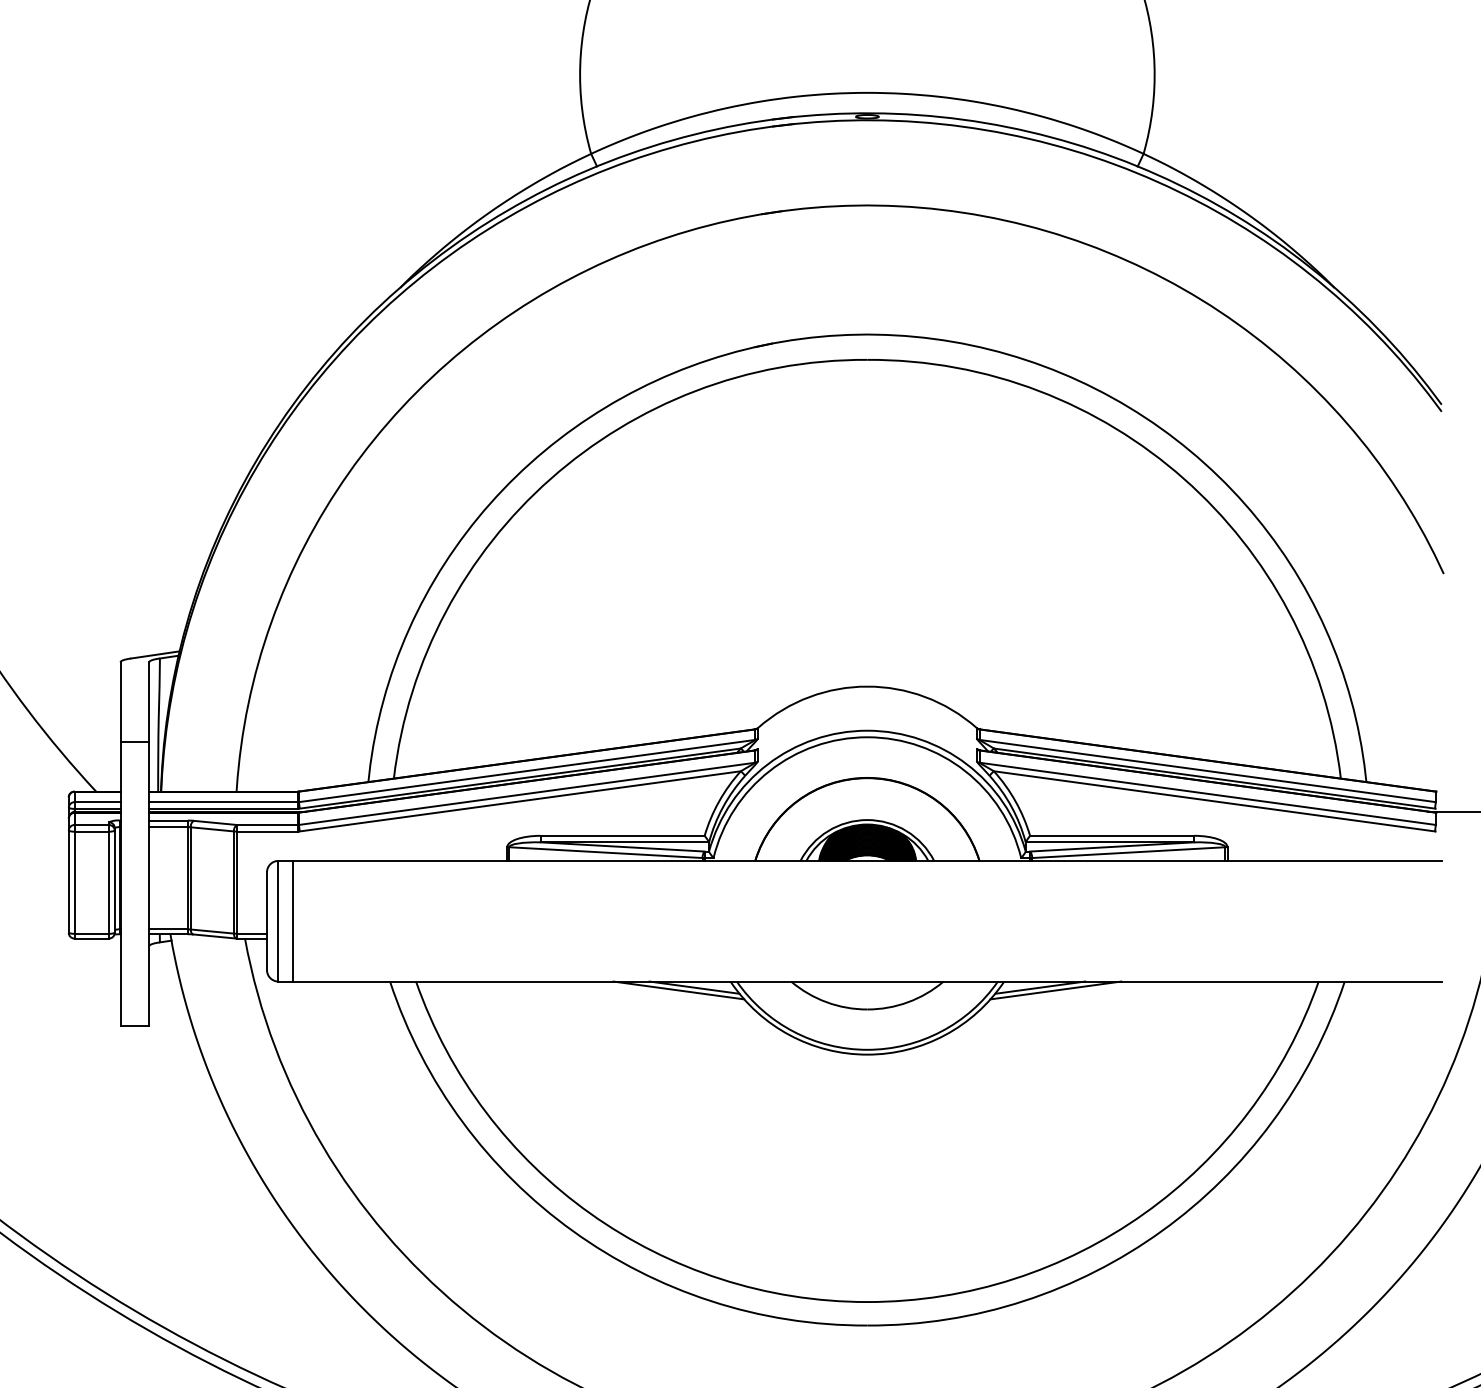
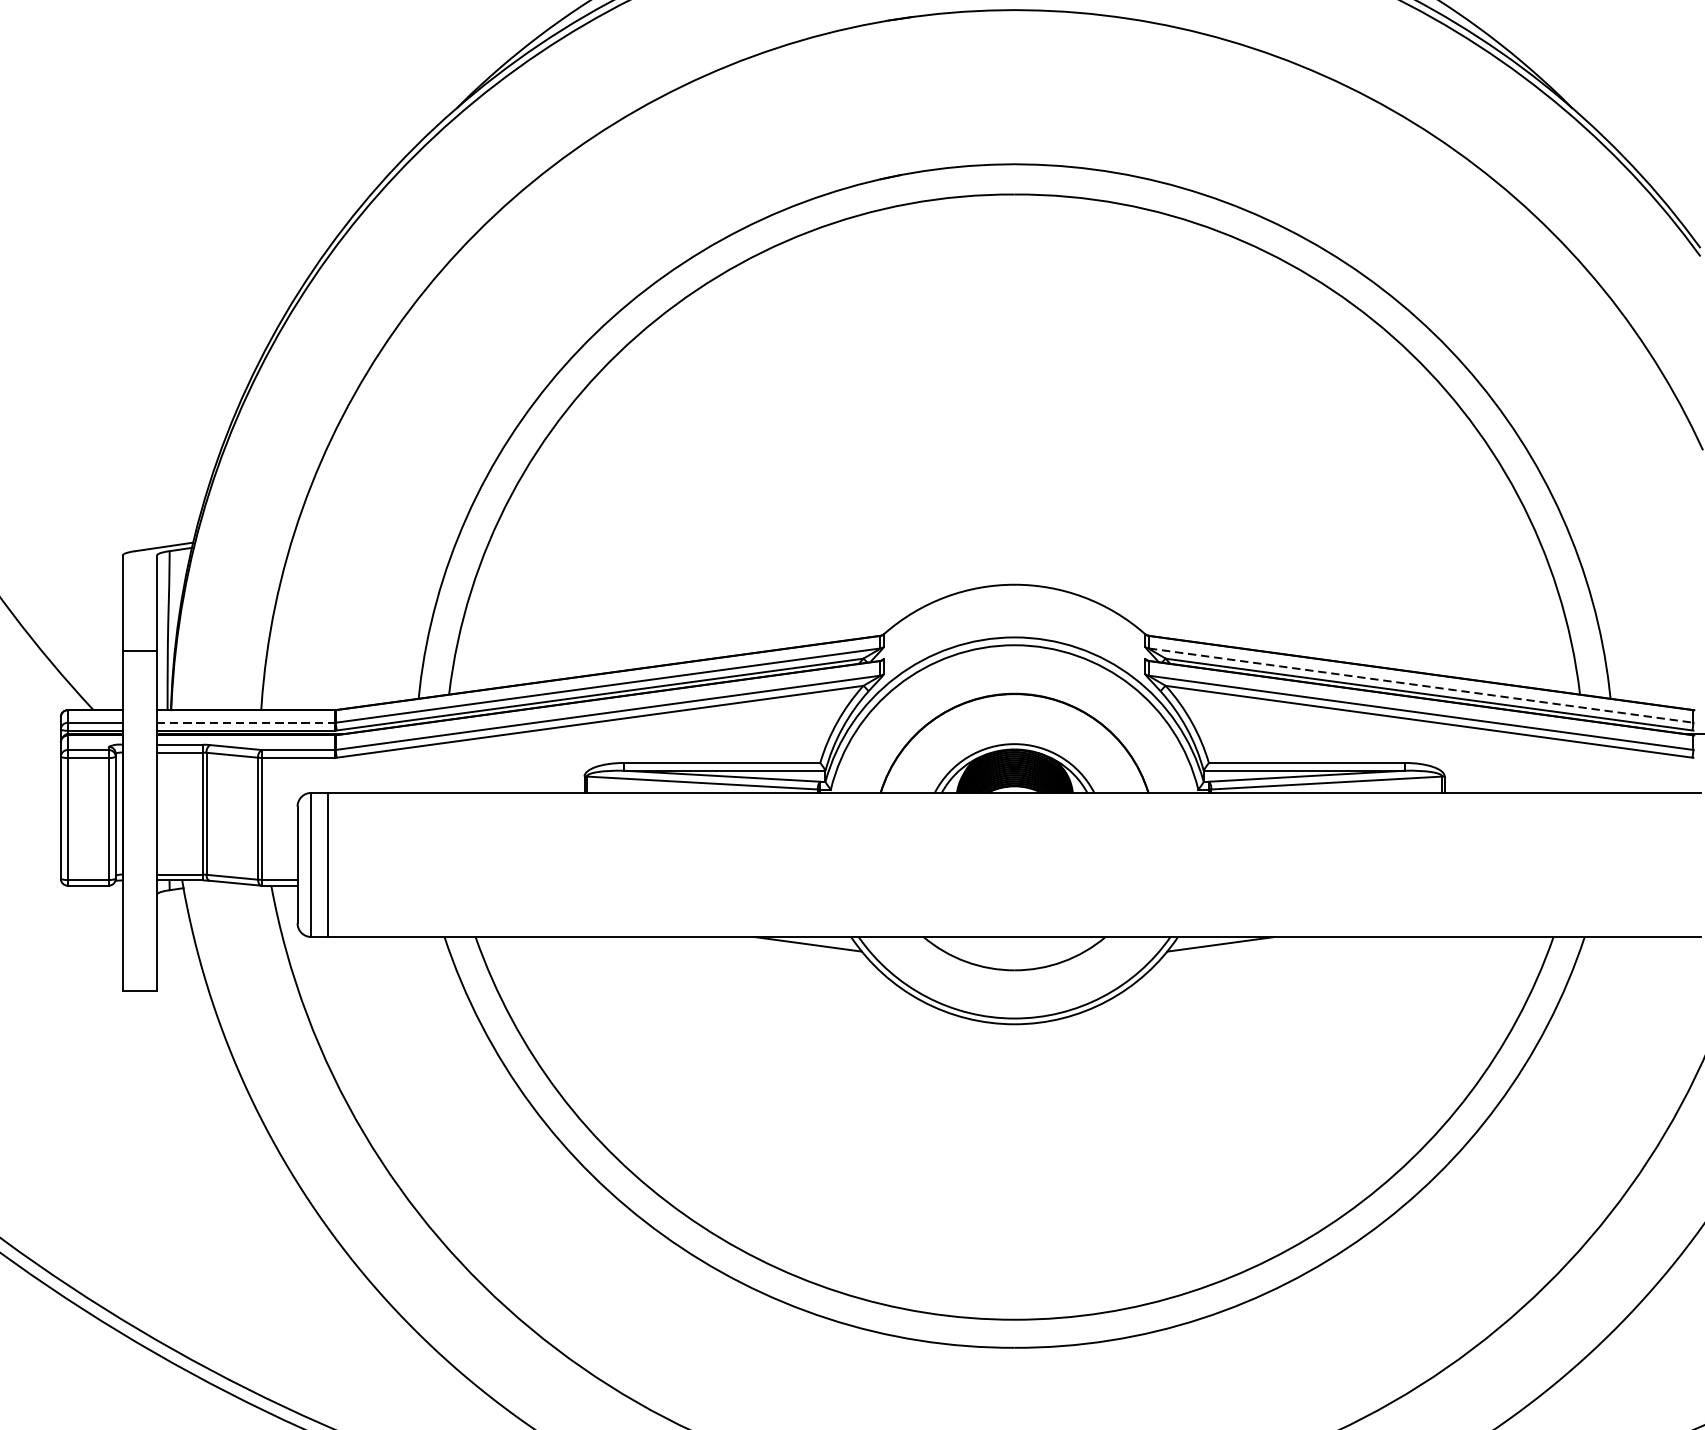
line: (1208, 771) -> (1421, 686), solid -> dashed
line: (224, 802) -> (246, 723), solid -> dashed
line: (678, 990) -> (789, 947), removed
line: (1055, 990) -> (1239, 947), removed

